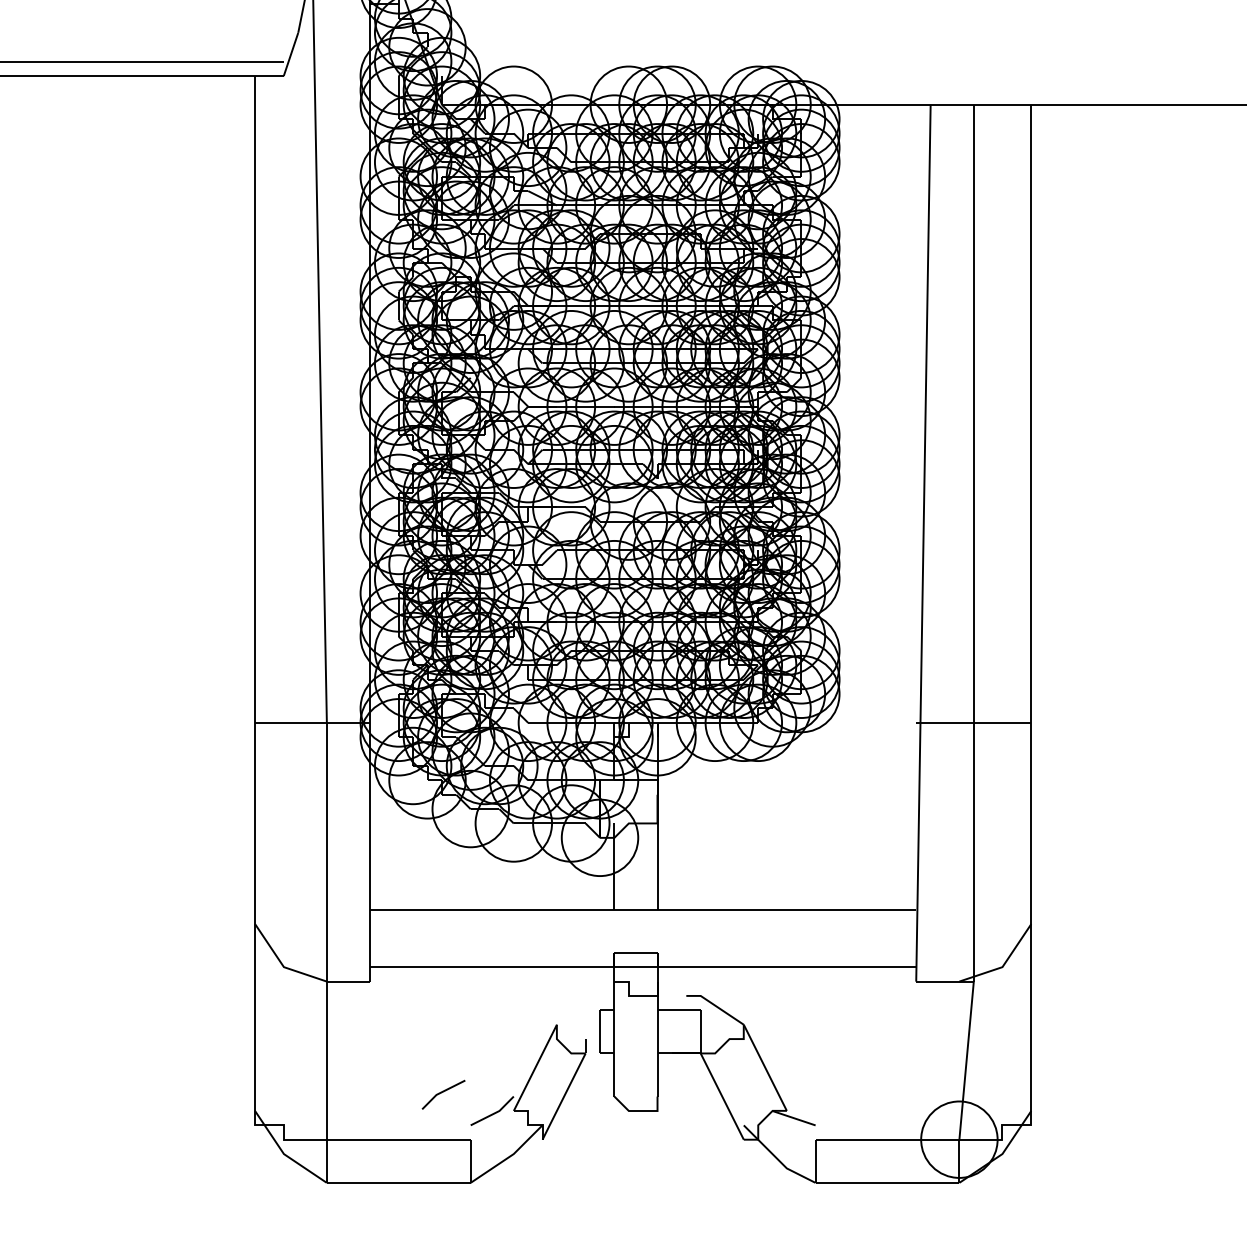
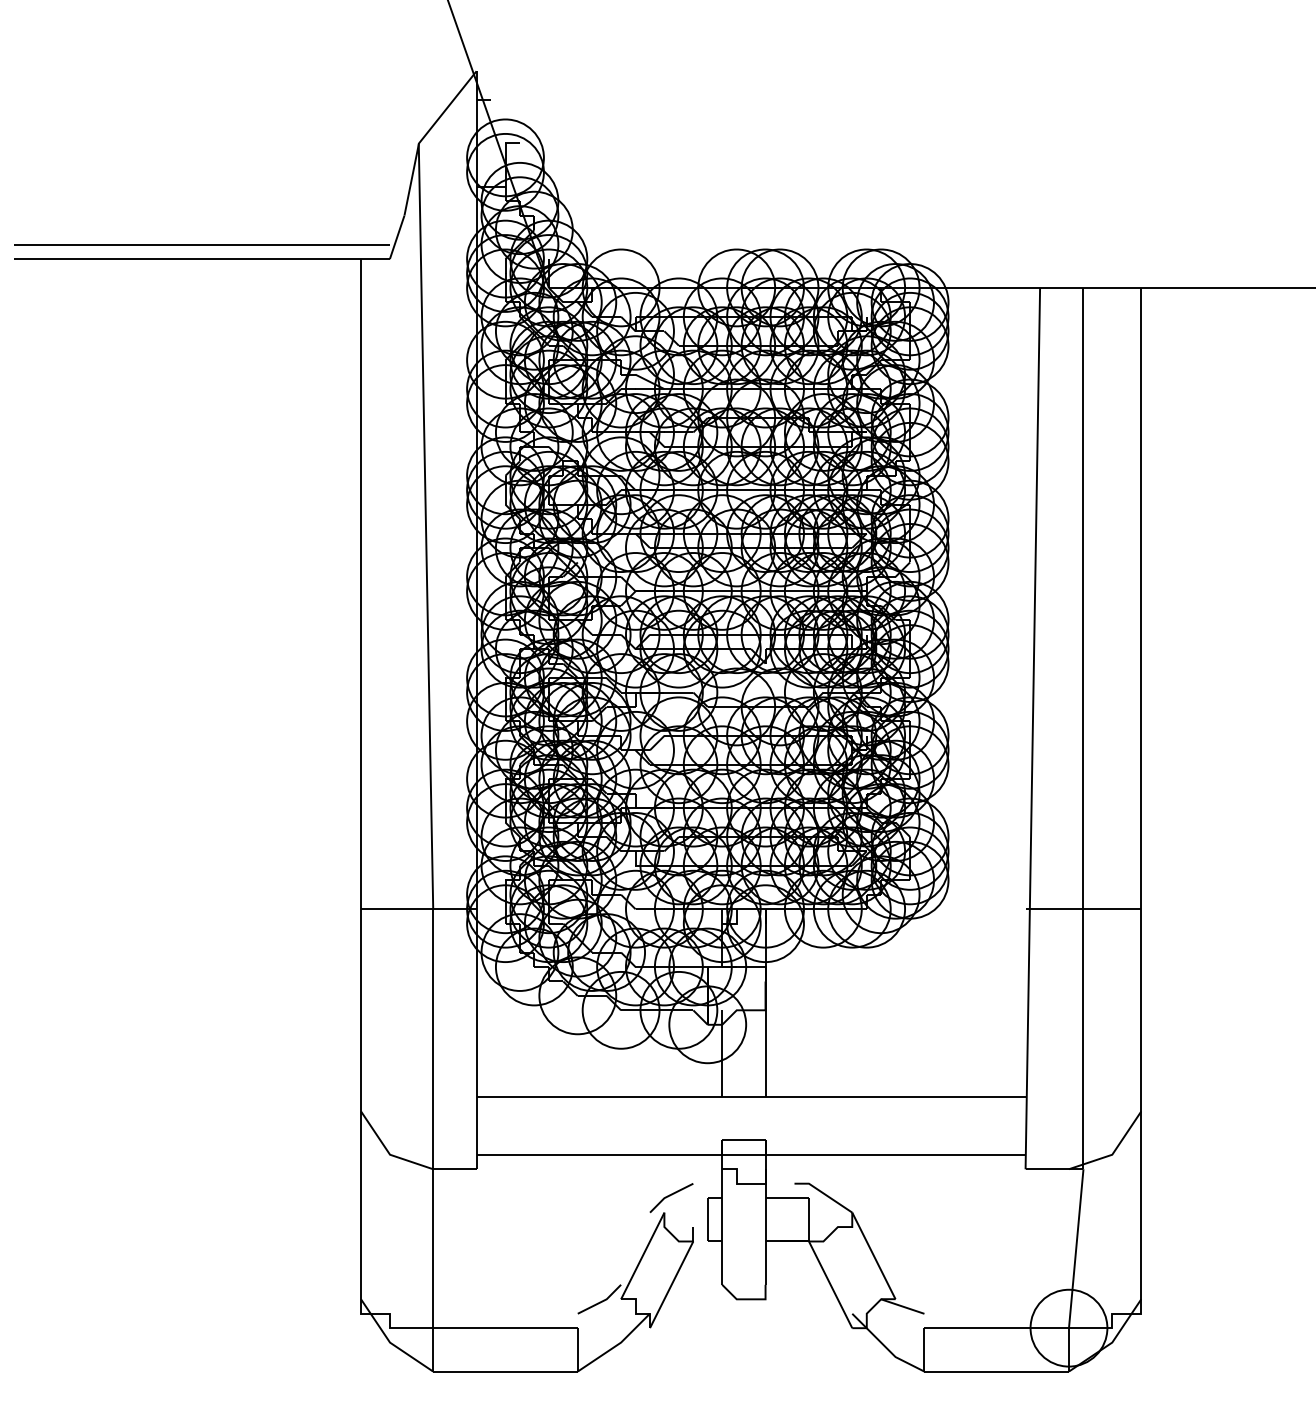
curve: (442, 1093) -> (670, 1196), moved

